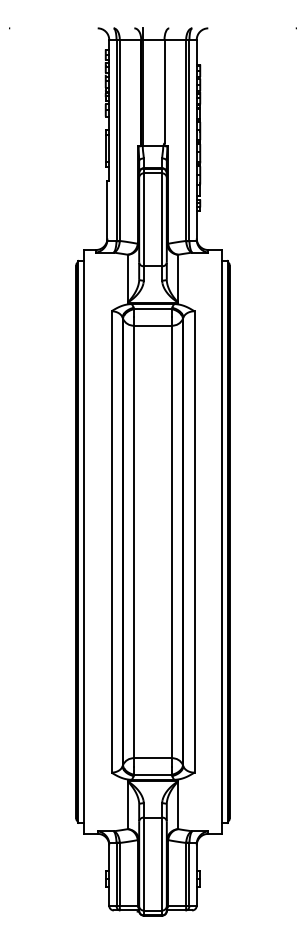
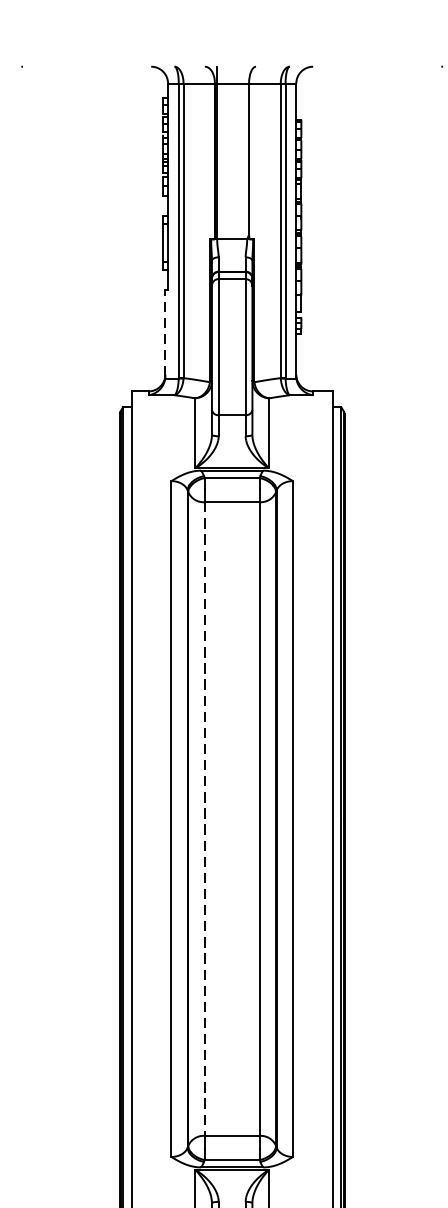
line: (107, 209) -> (165, 332), solid -> dashed
line: (134, 542) -> (205, 819), solid -> dashed

